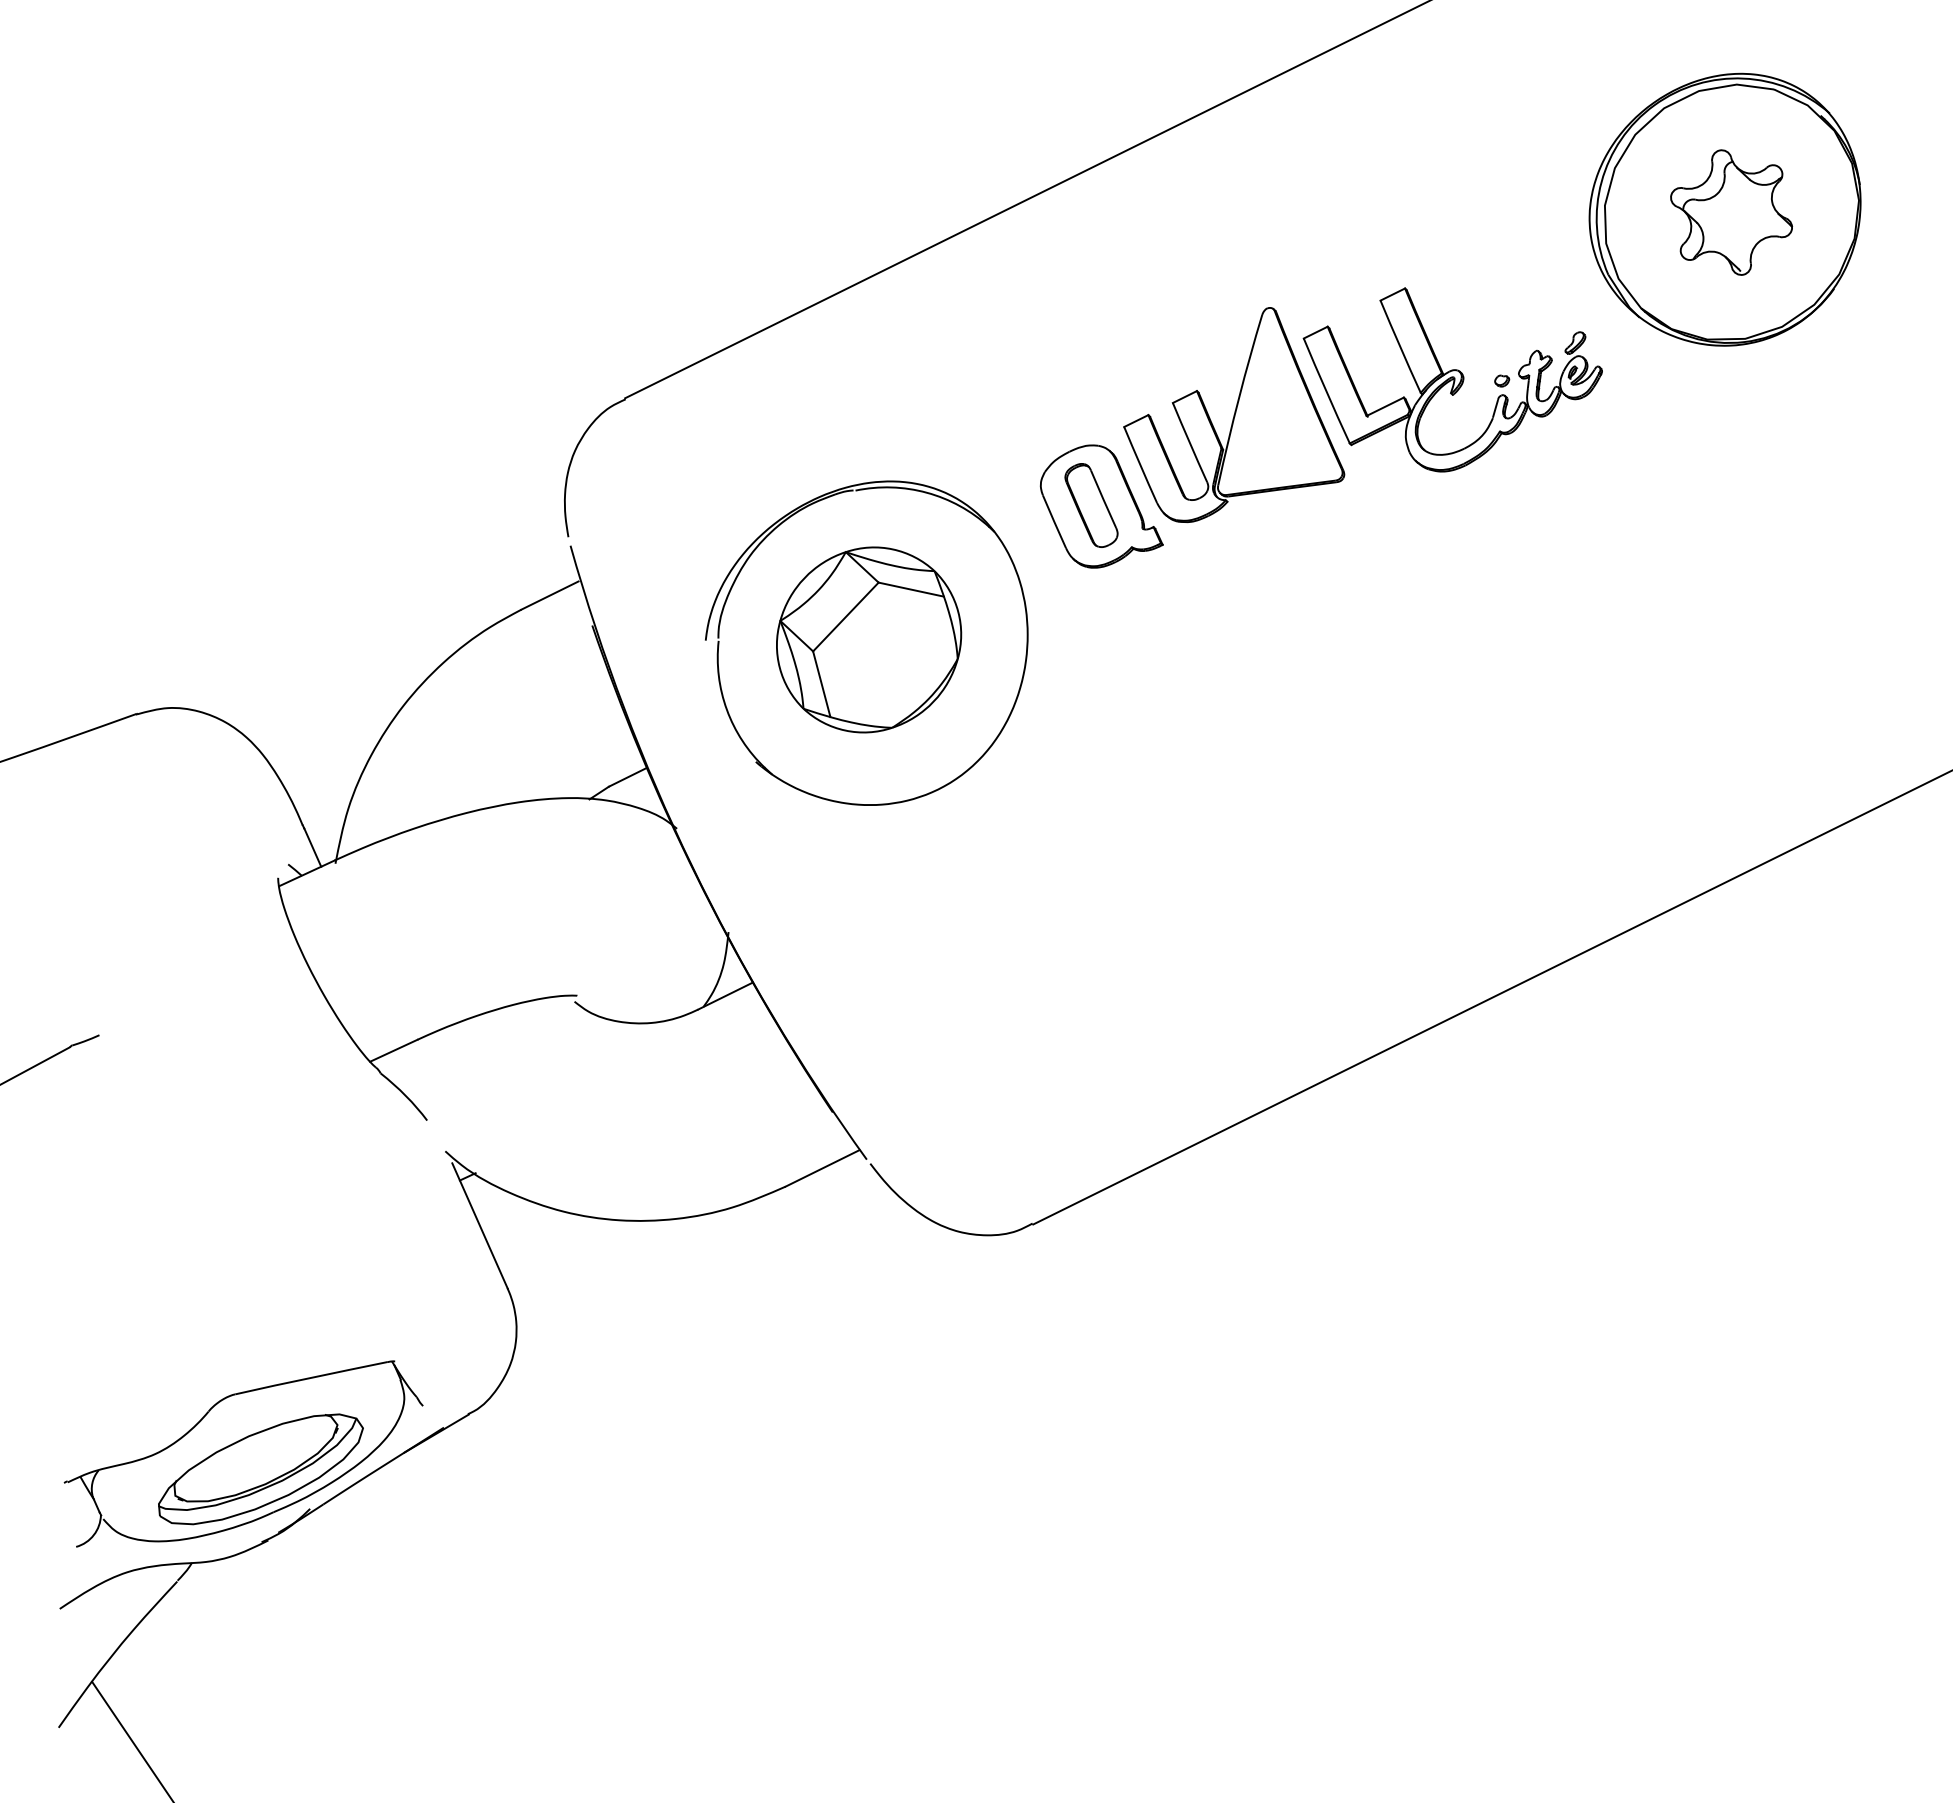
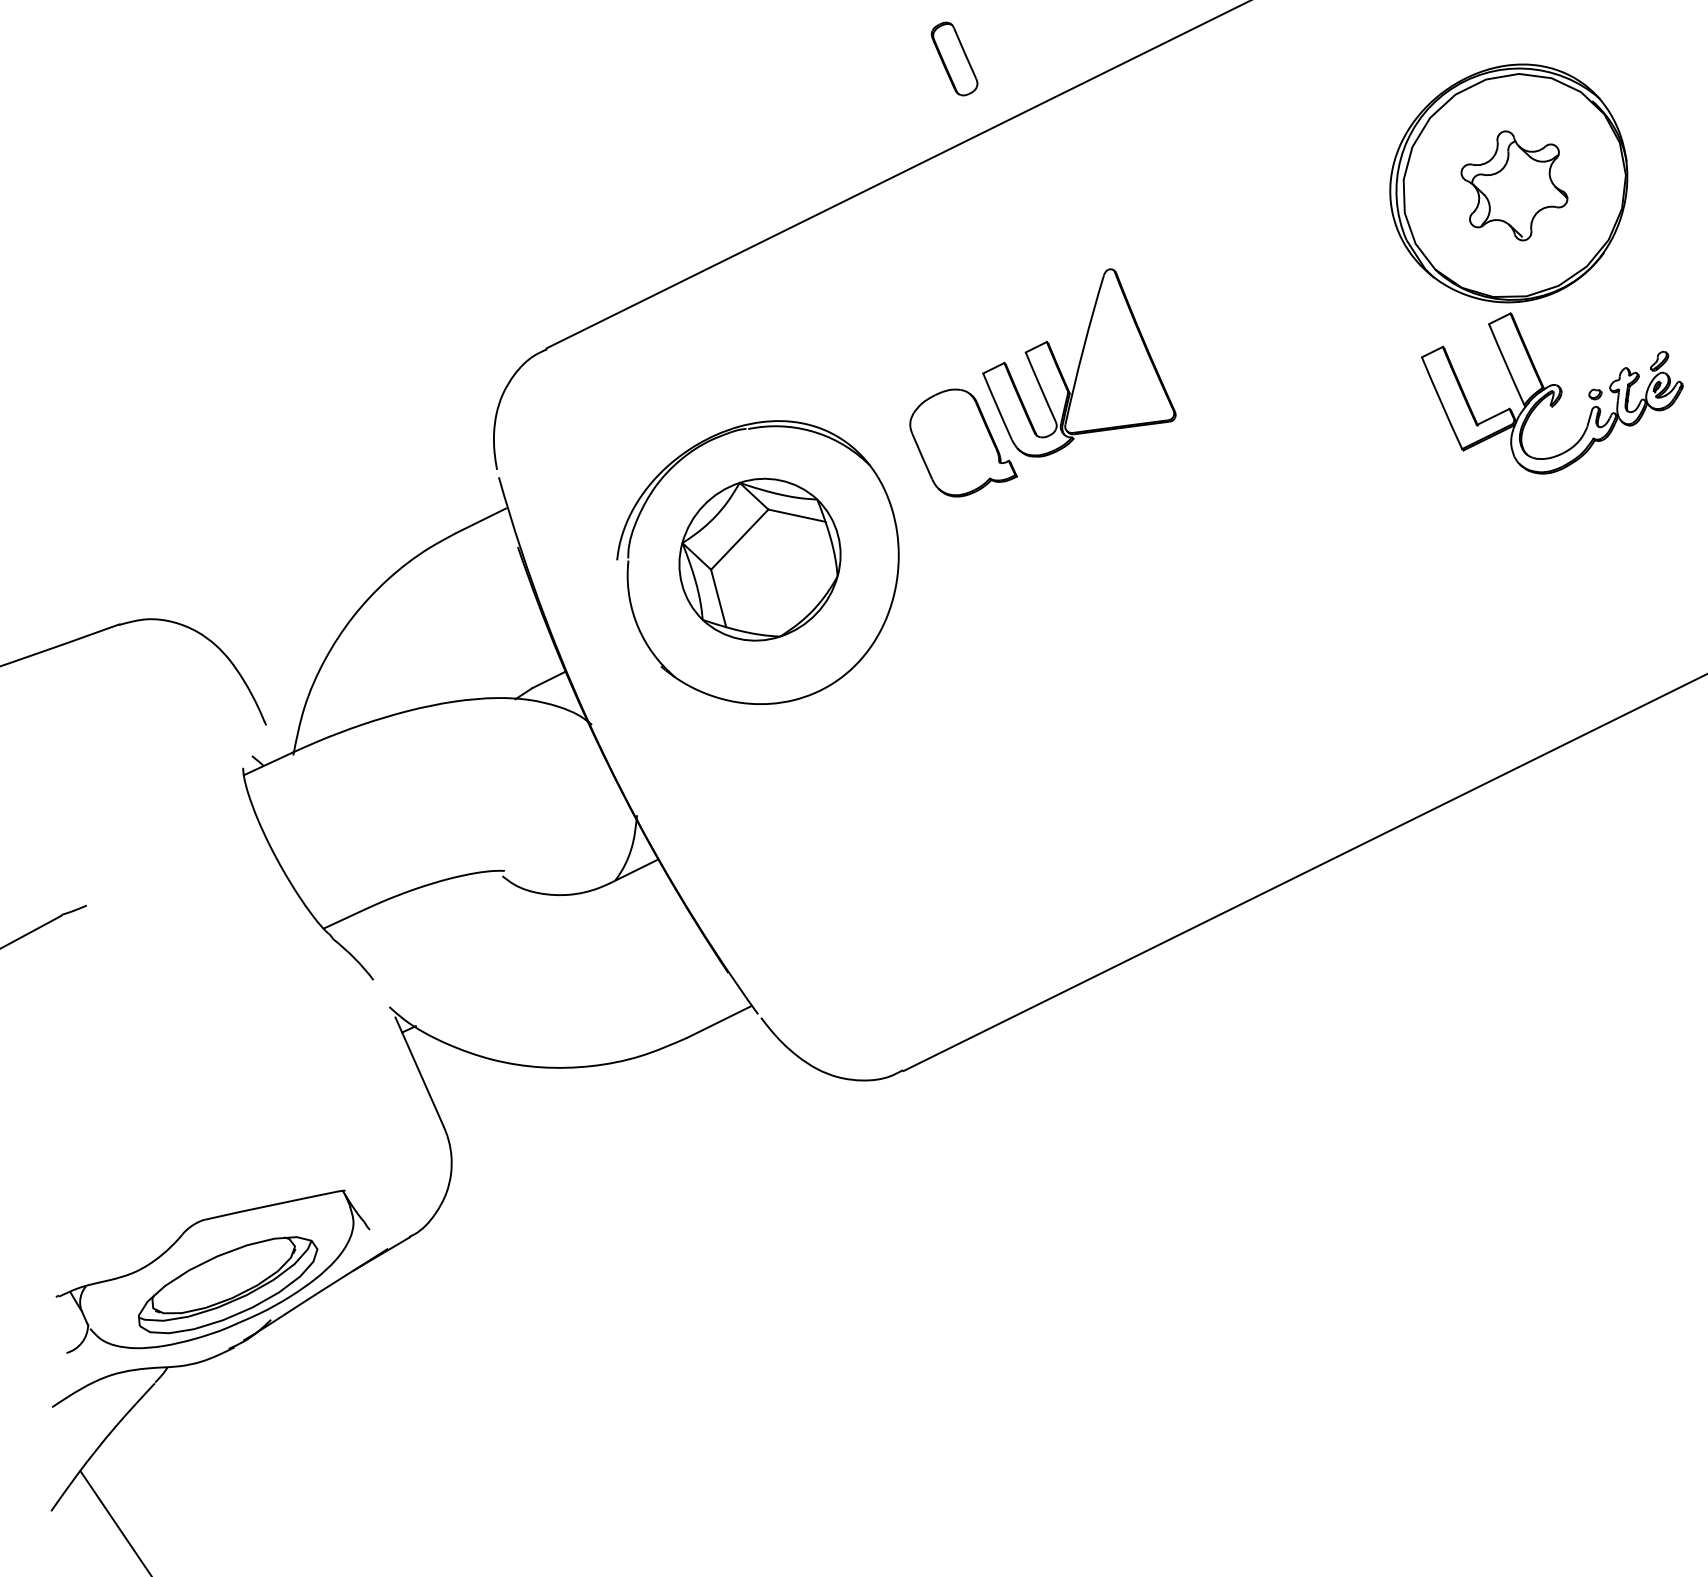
part: (1452, 379) -> (1552, 393), moved
part: (1091, 505) -> (954, 59), moved
line: (312, 847) -> (273, 741), removed

